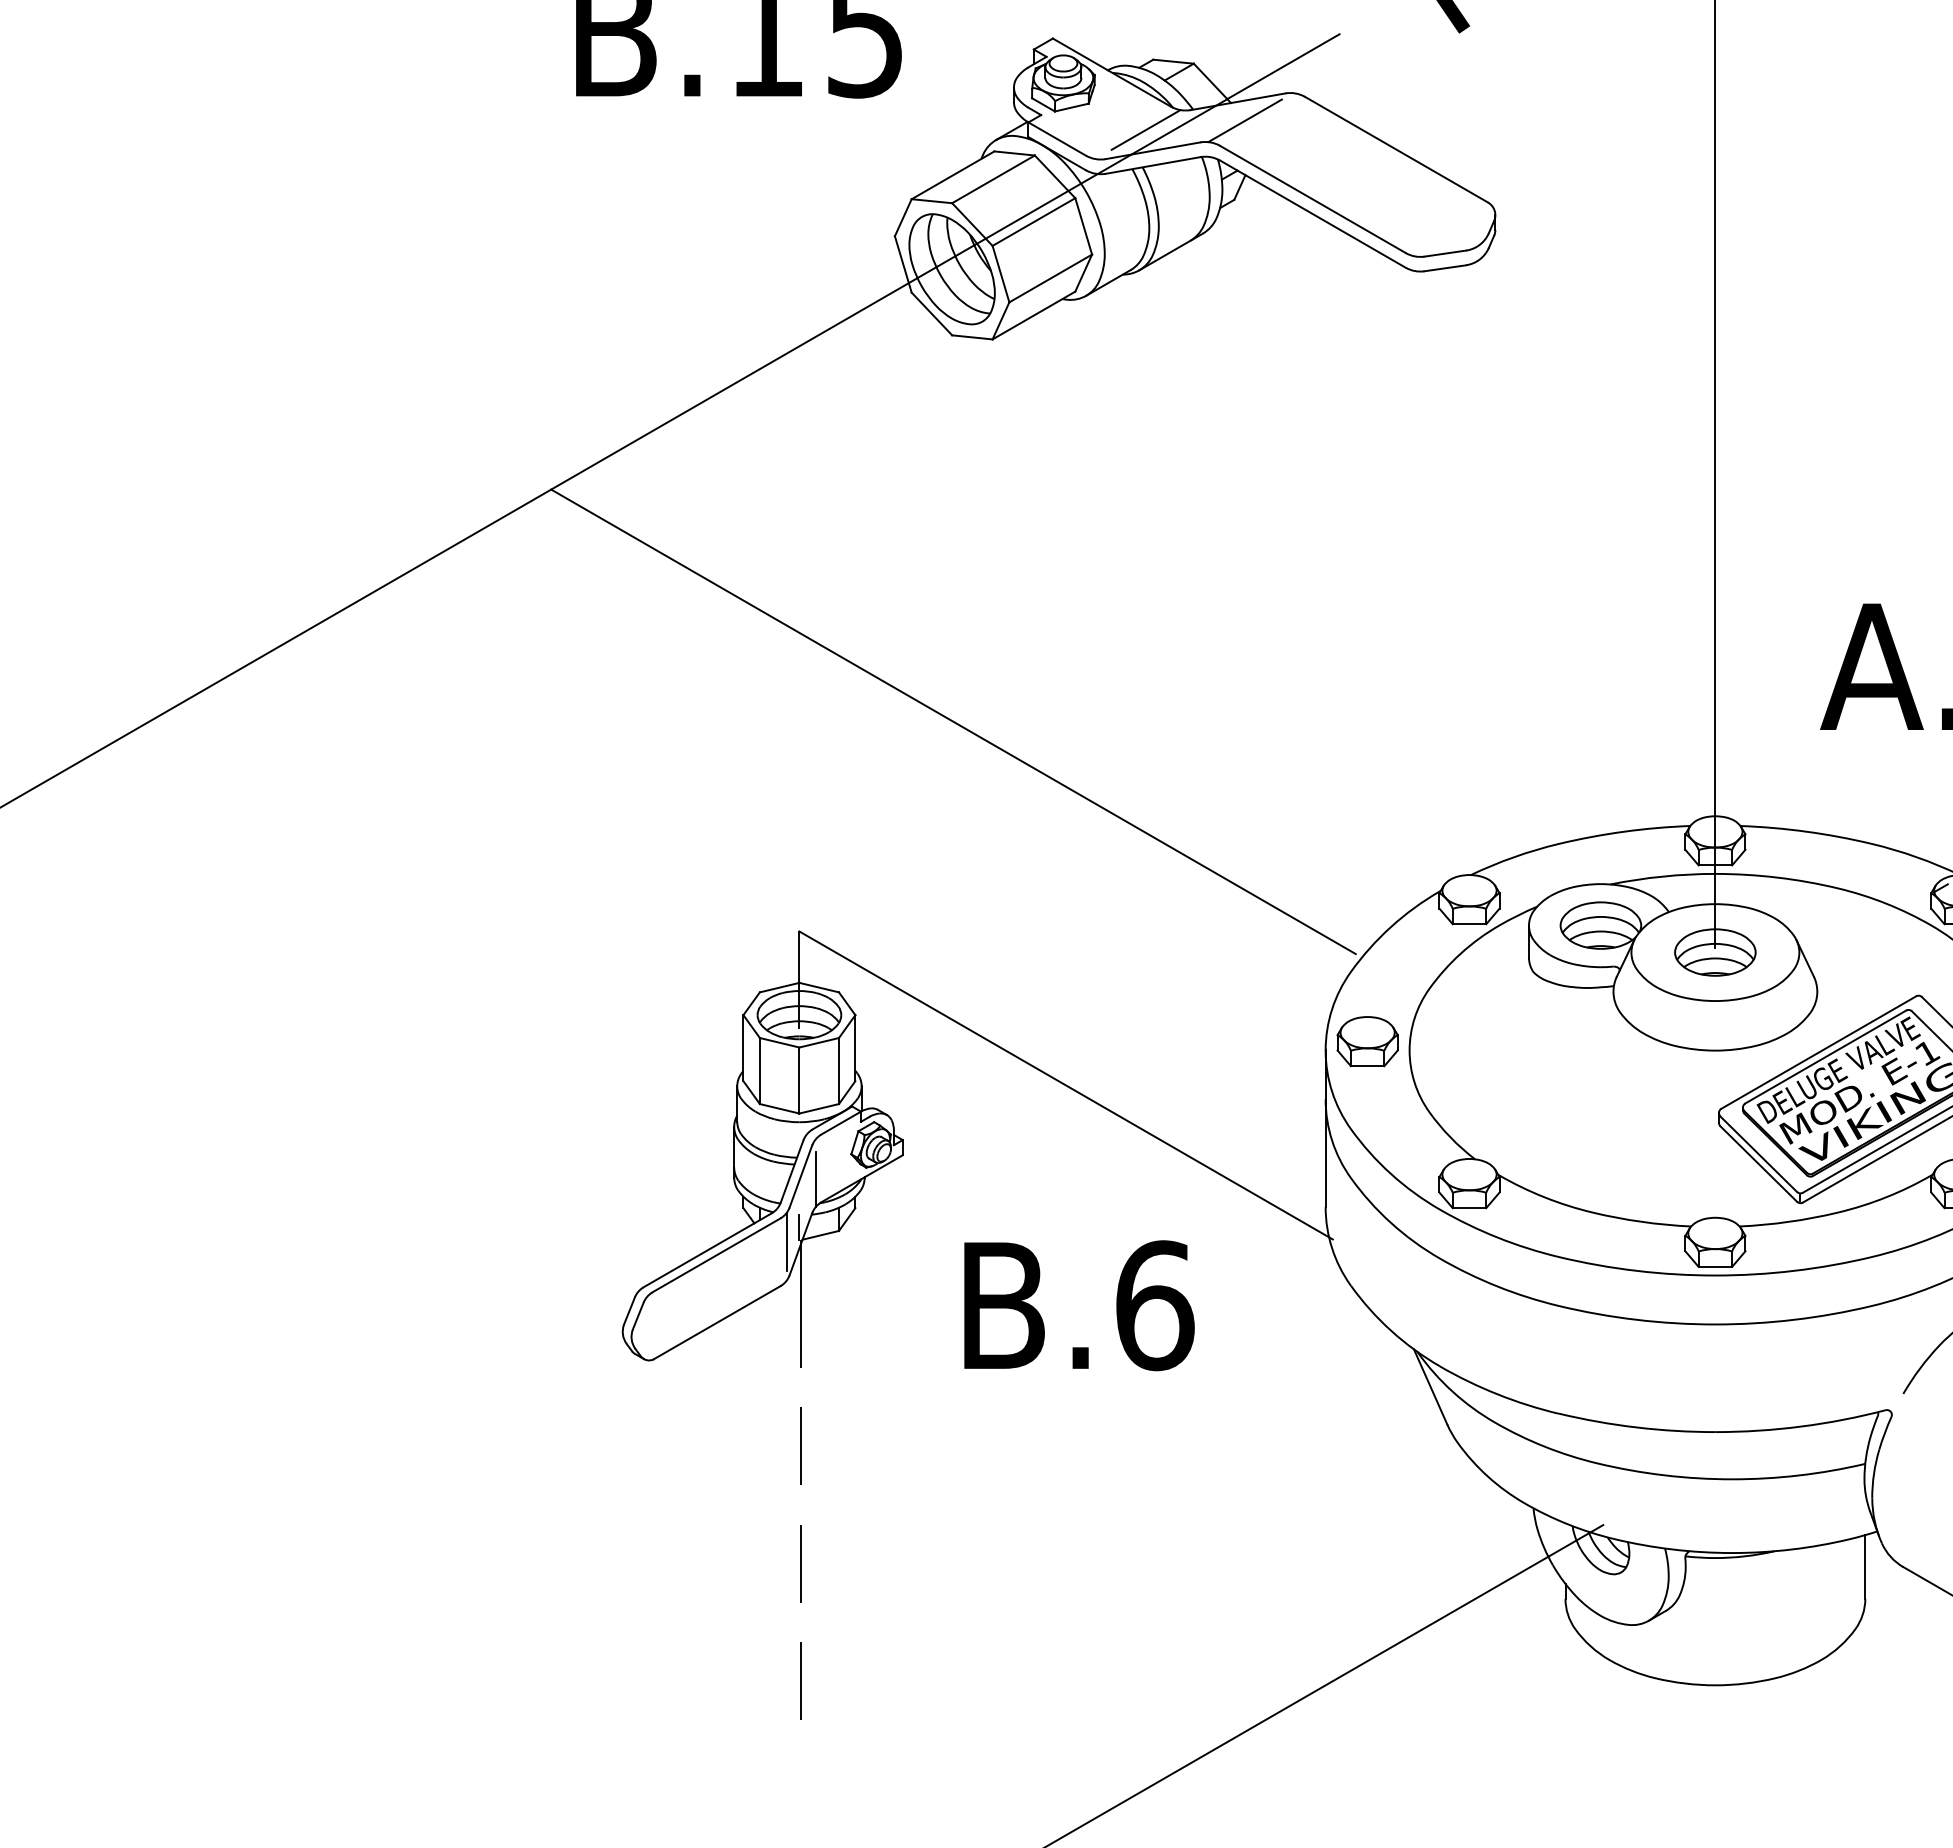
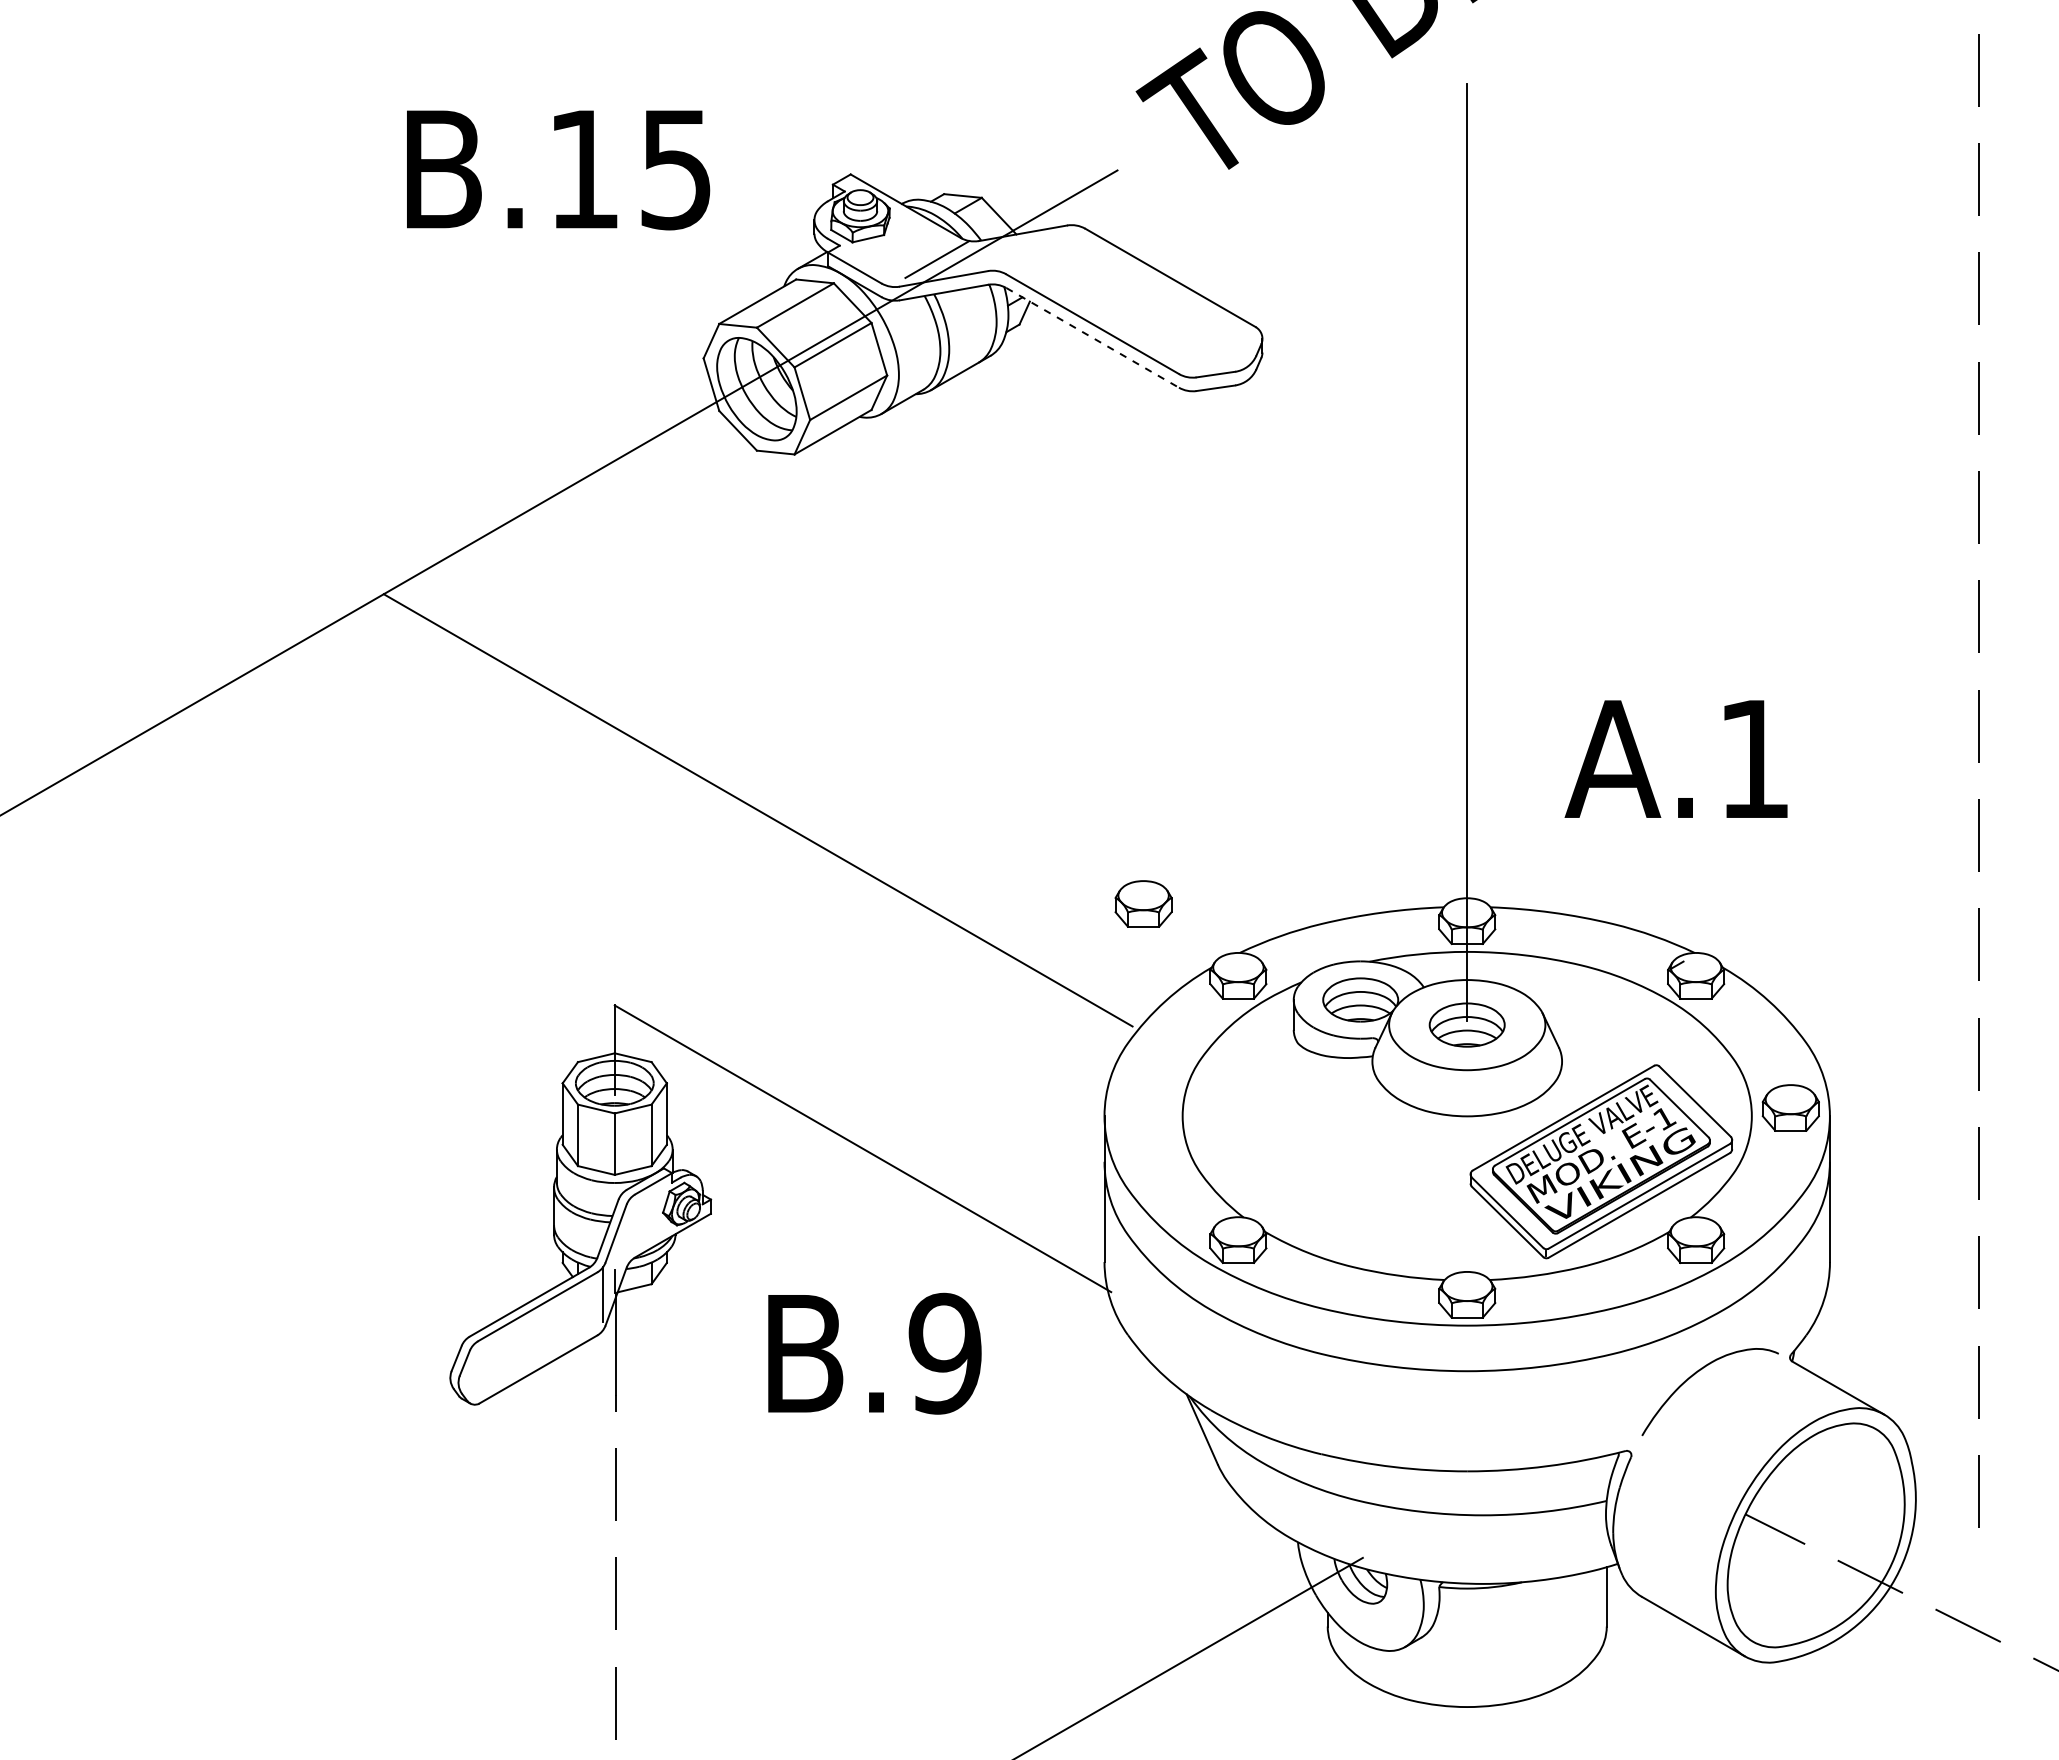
line: (1245, 120) -> (1029, 250), removed
line: (1312, 213) -> (1092, 337), solid -> dashed
part: (1367, 1041) -> (1143, 903), moved
line: (816, 1178) -> (630, 1235), removed
text: (1154, 1305) -> (945, 1353), B.6 -> B.9

